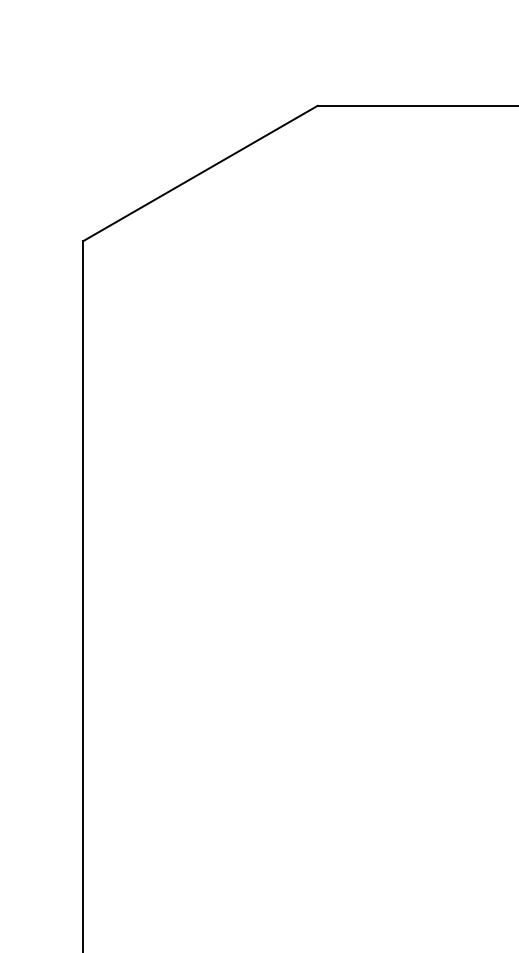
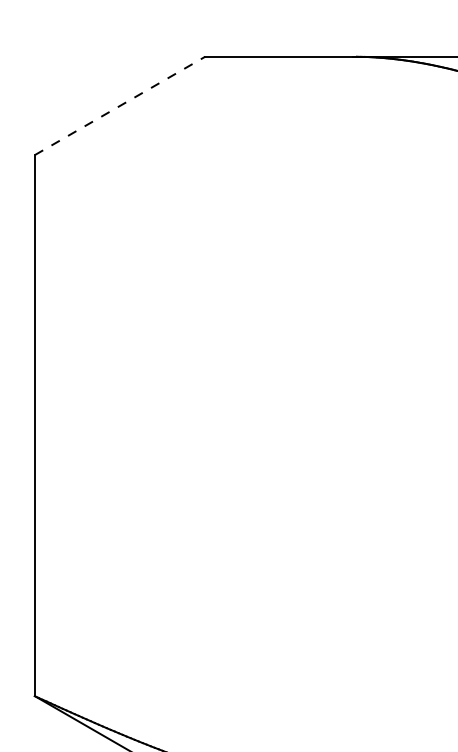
line: (200, 173) -> (120, 105), solid -> dashed

